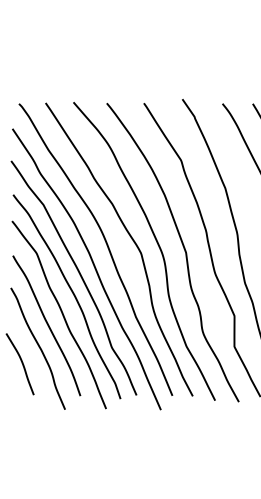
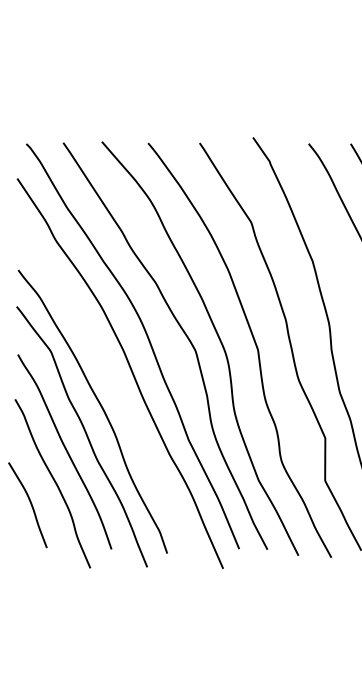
curve: (79, 275) -> (110, 382), removed

